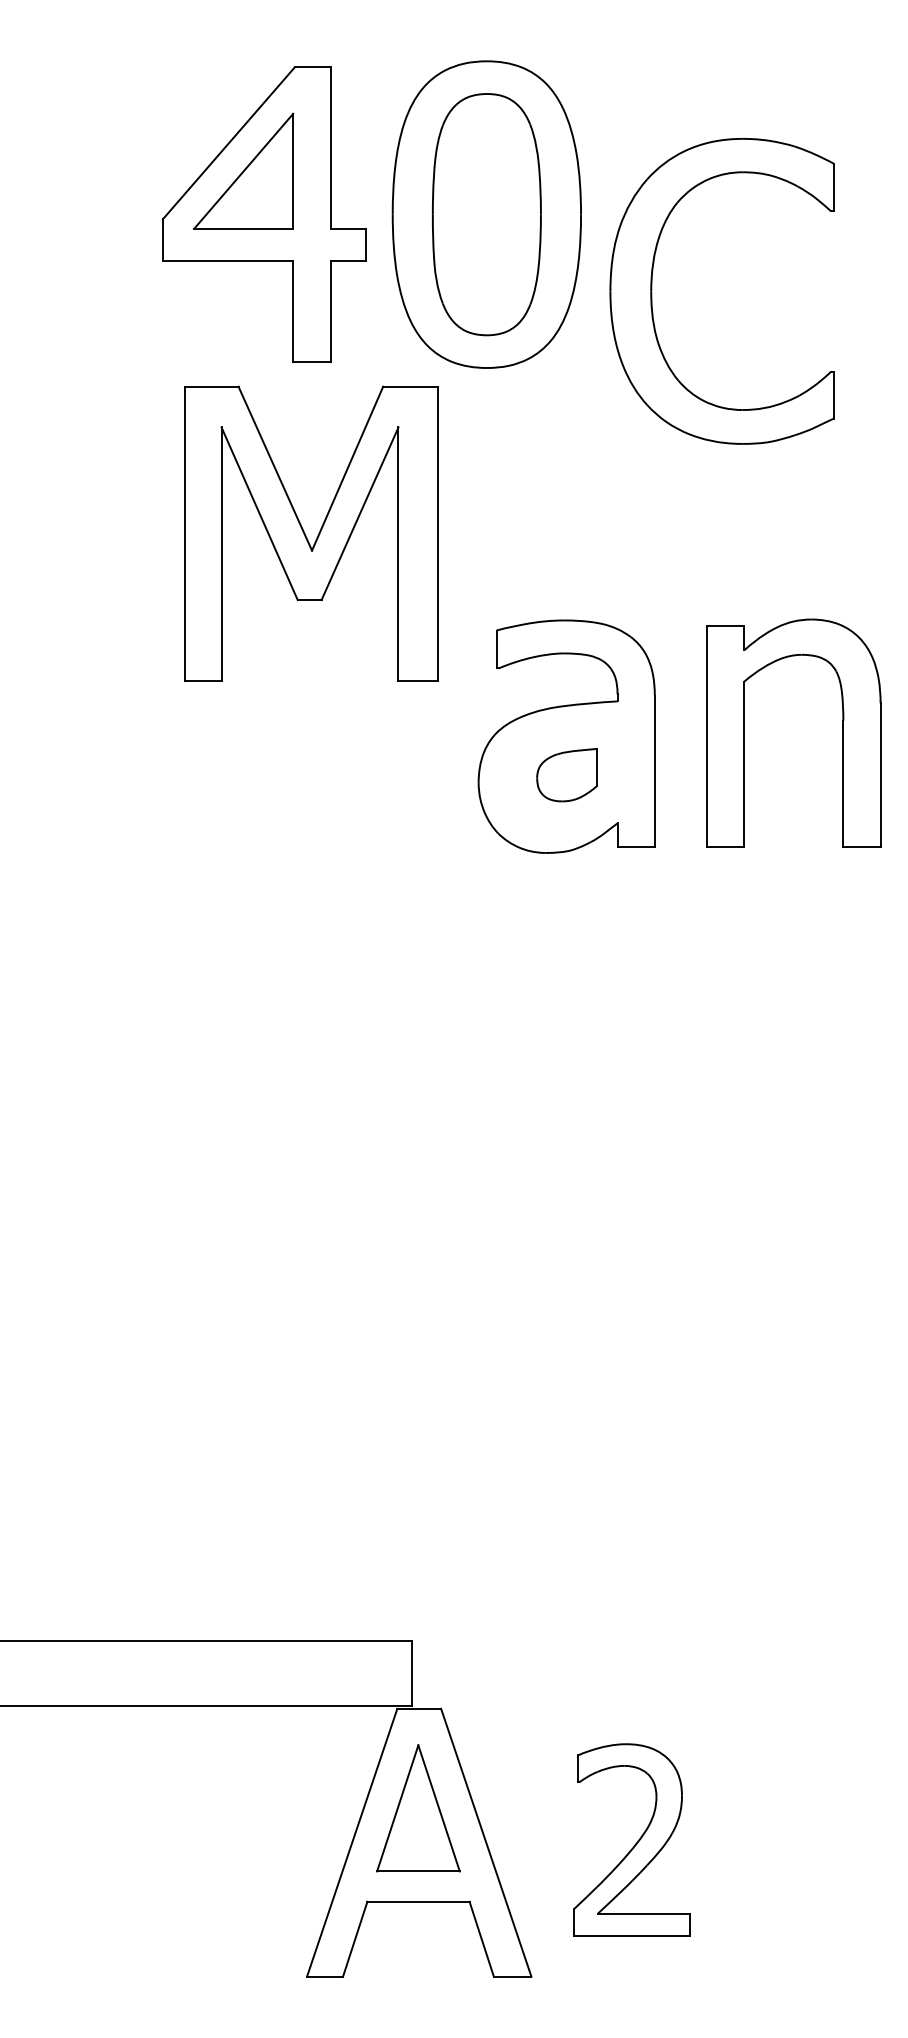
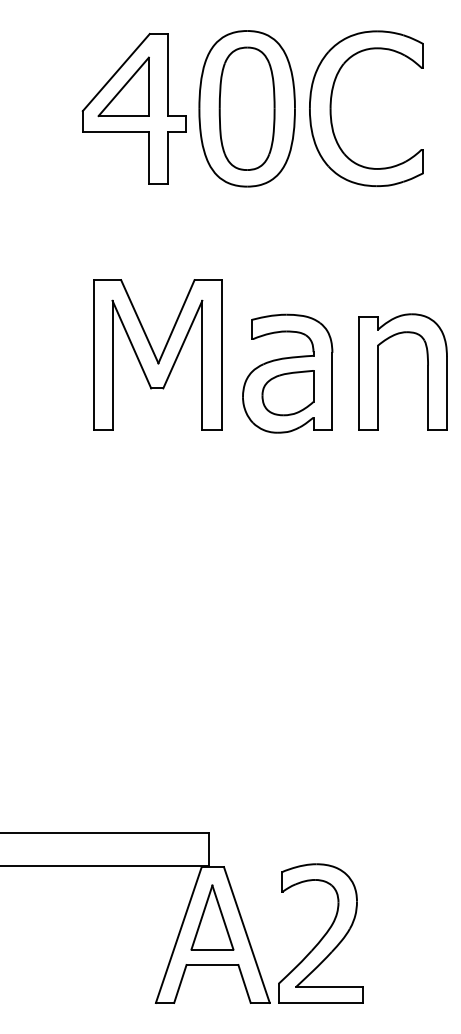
part: (653, 290) -> (331, 108), moved
part: (310, 533) -> (157, 354), moved
part: (566, 775) -> (287, 393), size x1.67
part: (631, 1839) -> (320, 933), size x1.43

